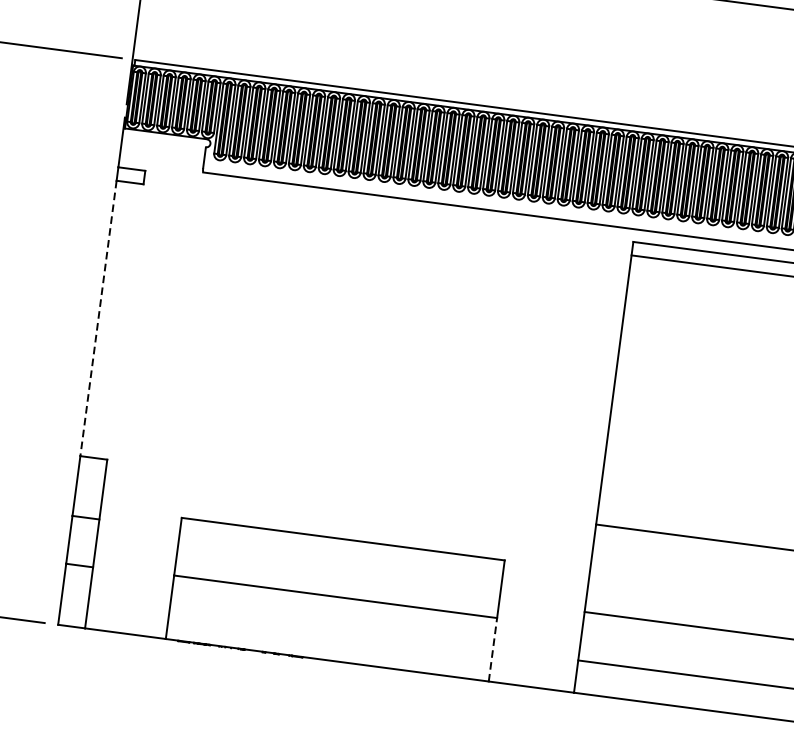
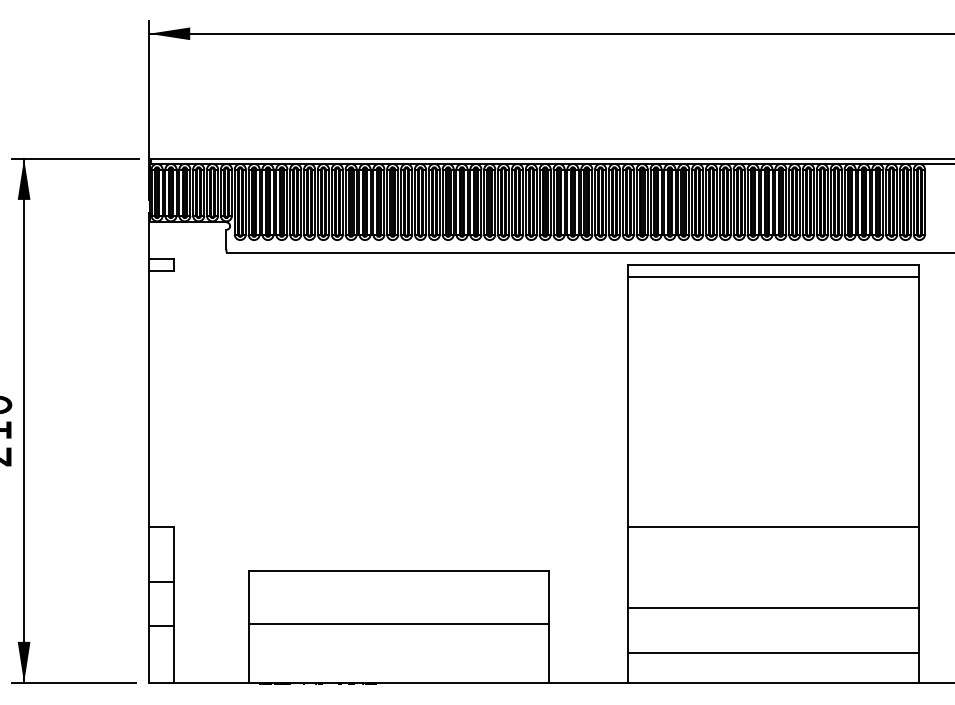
line: (98, 318) -> (148, 398), dashed -> solid
line: (492, 649) -> (548, 653), dashed -> solid

